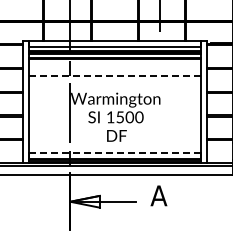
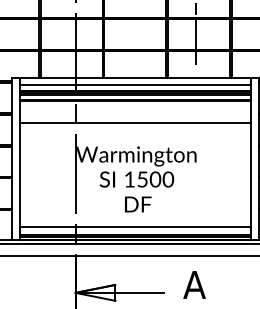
line: (114, 75) -> (134, 123), dashed -> solid
line: (114, 153) -> (134, 228), dashed -> solid

